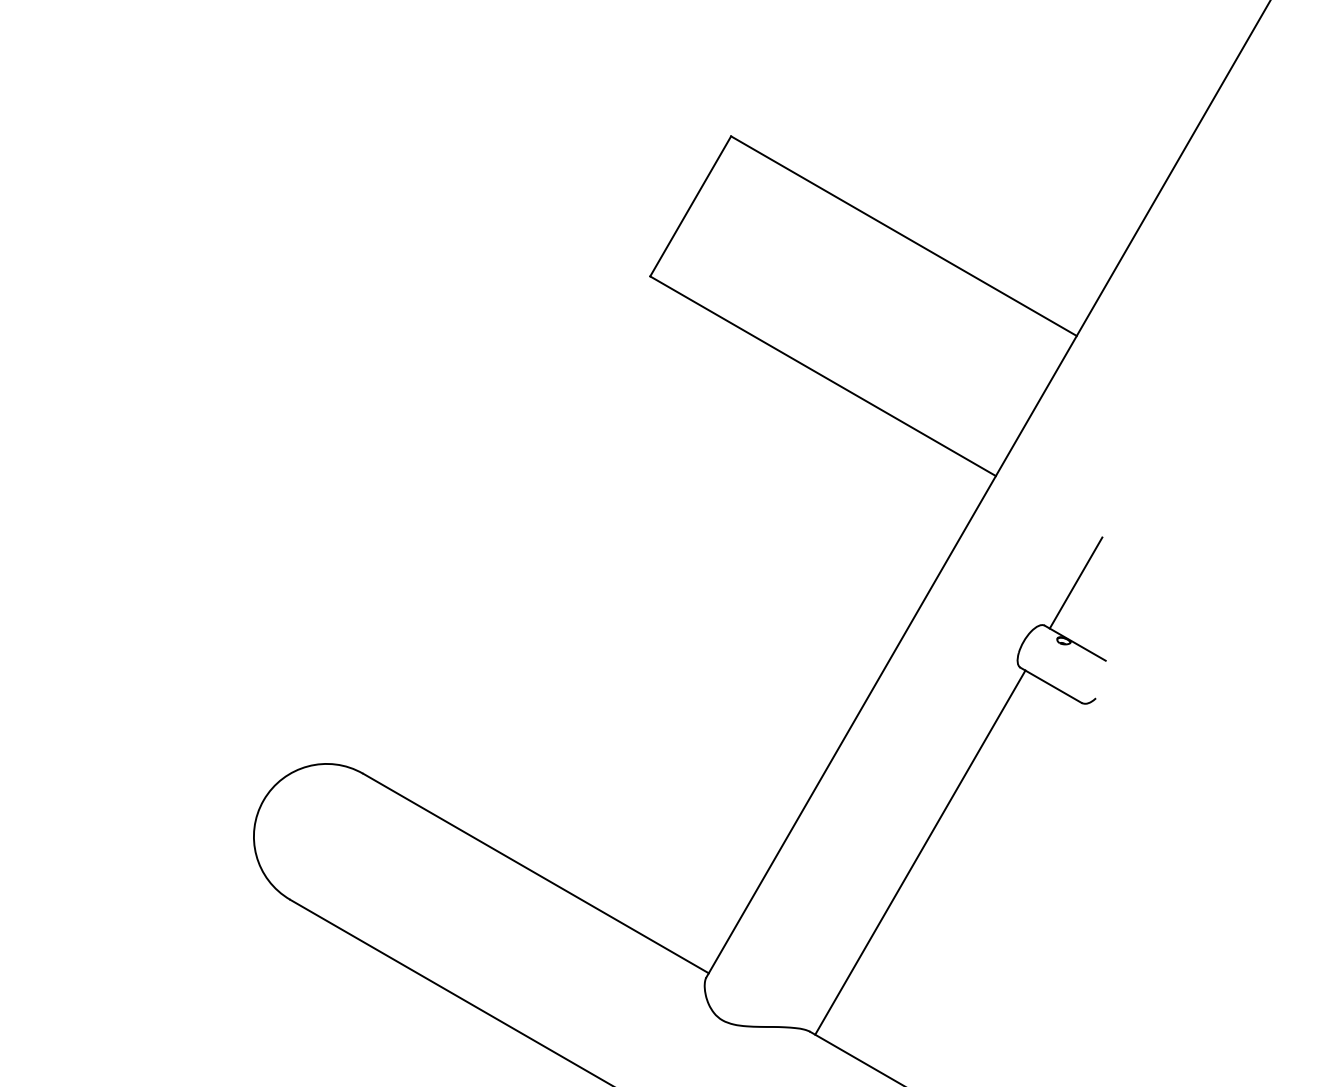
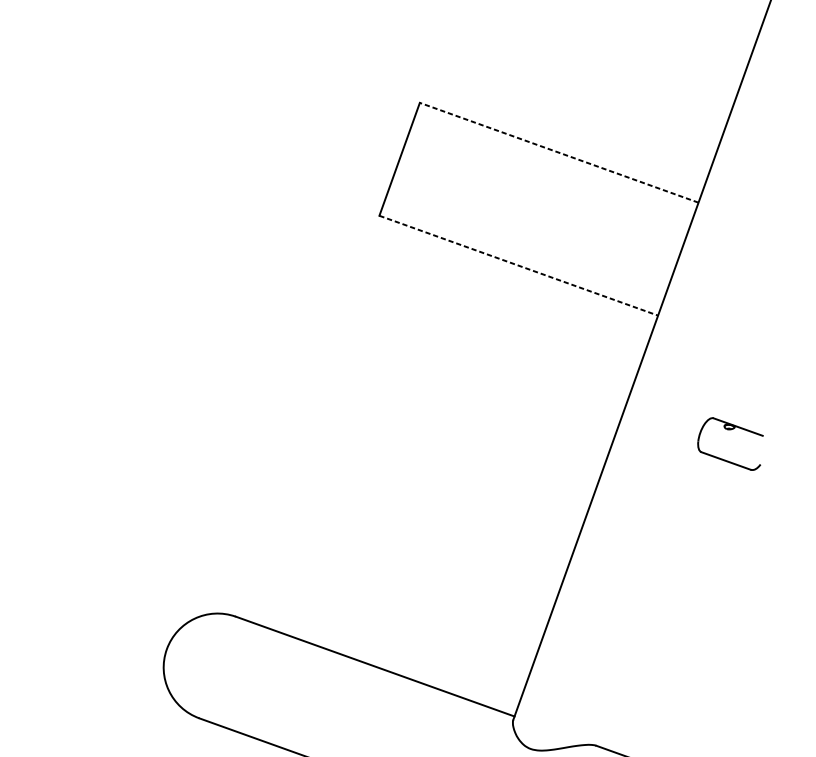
line: (903, 236) -> (558, 153), solid -> dashed
line: (823, 376) -> (519, 265), solid -> dashed
line: (1075, 582) -> (730, 382), removed
line: (920, 852) -> (653, 600), removed

